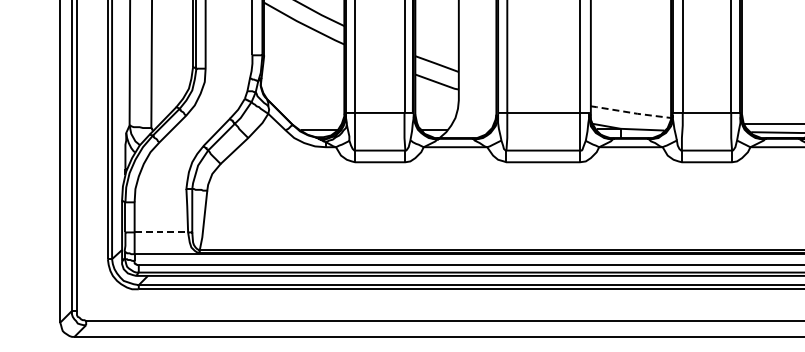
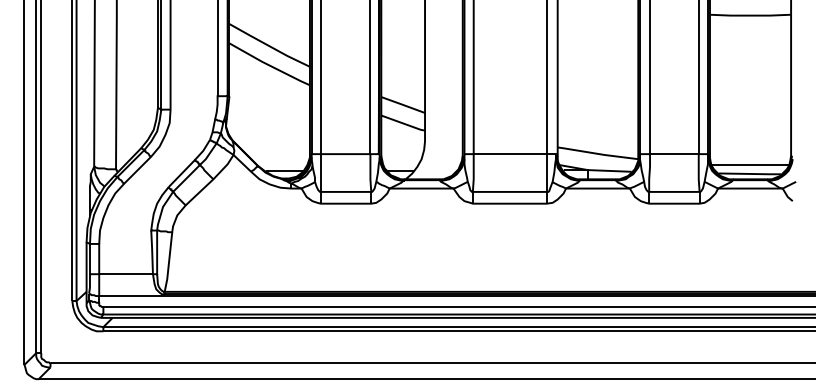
line: (630, 112) -> (597, 153), dashed -> solid
line: (161, 232) -> (126, 274), dashed -> solid

